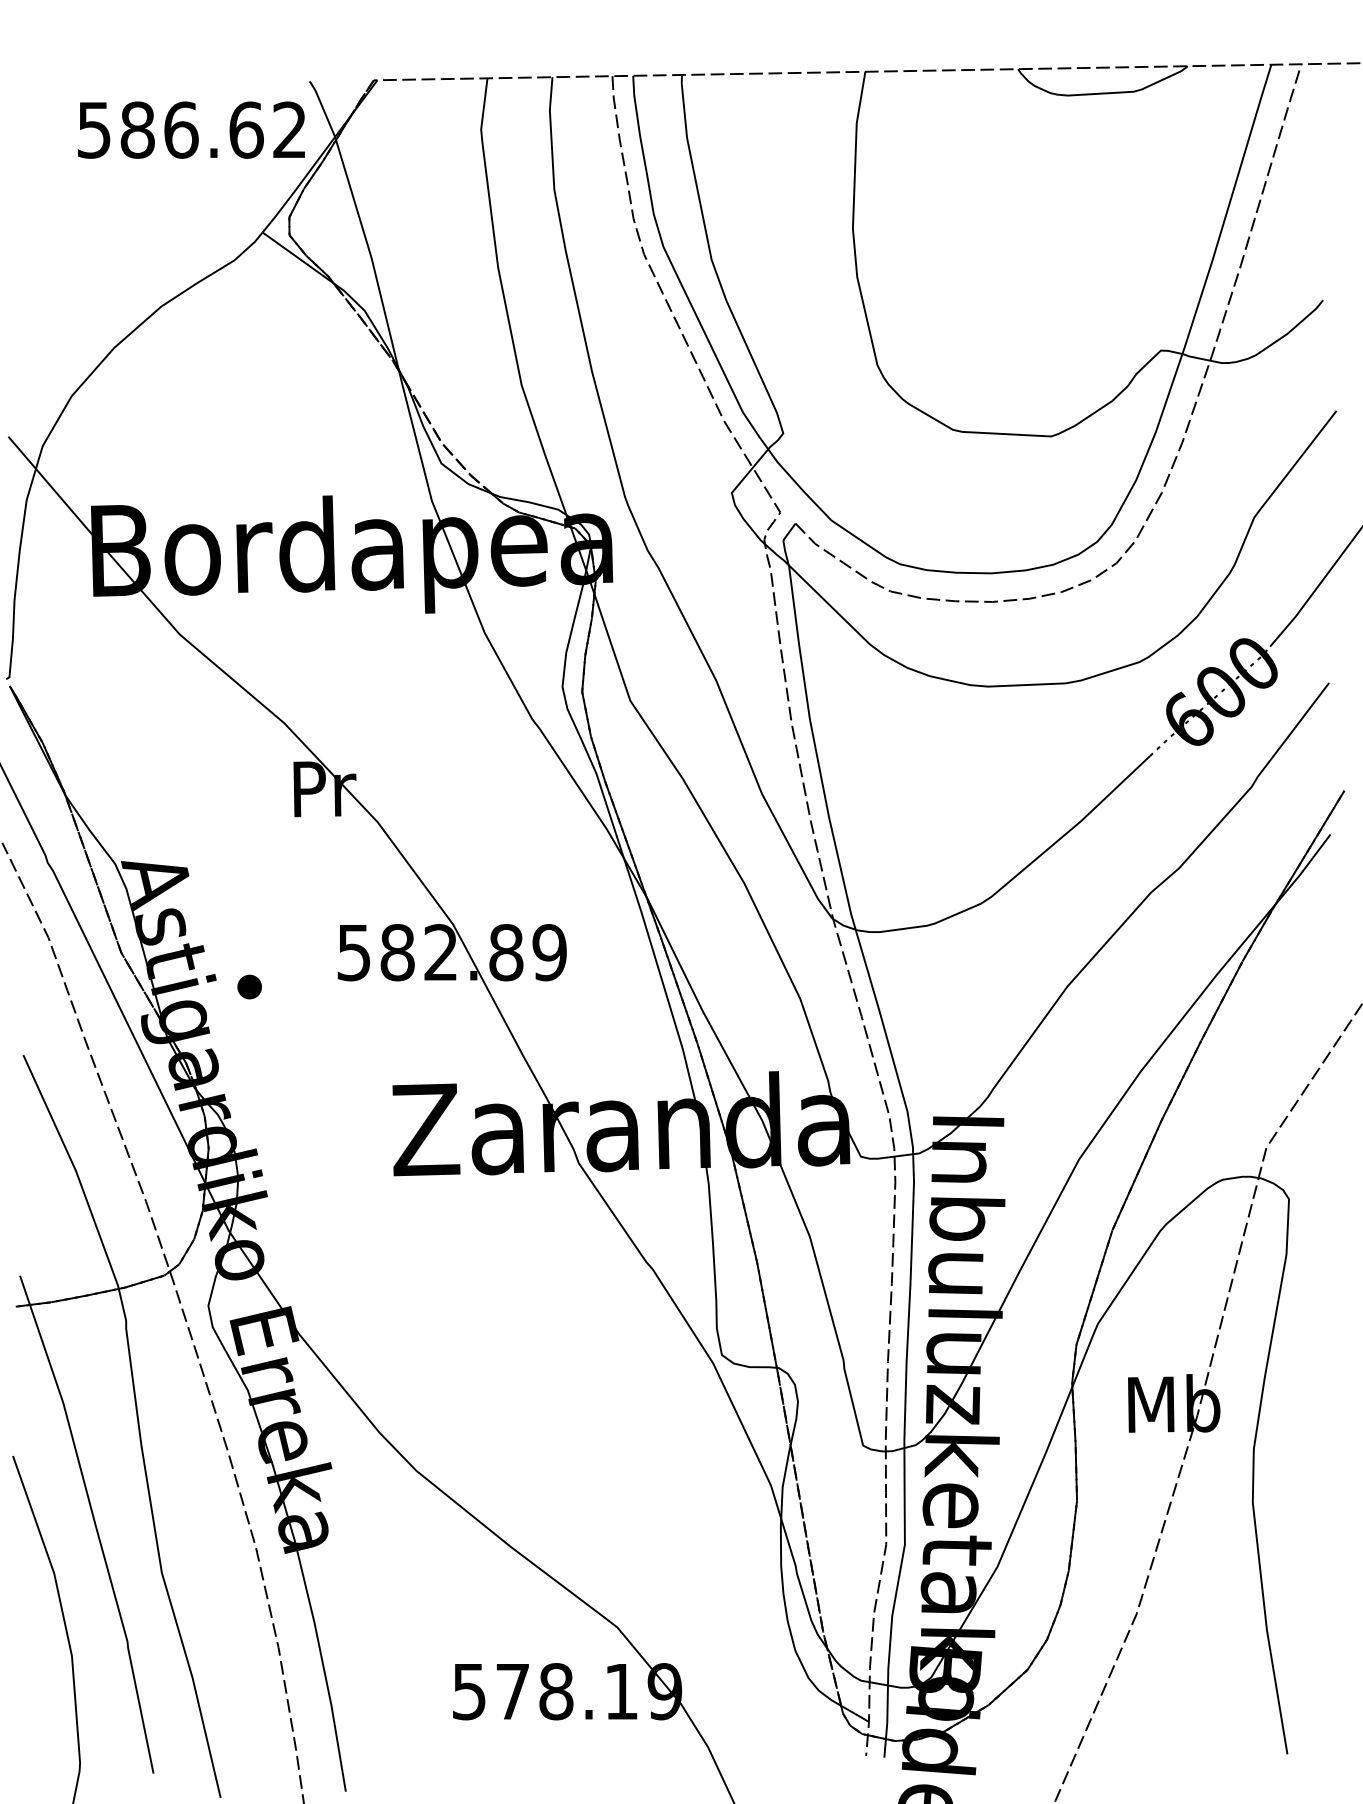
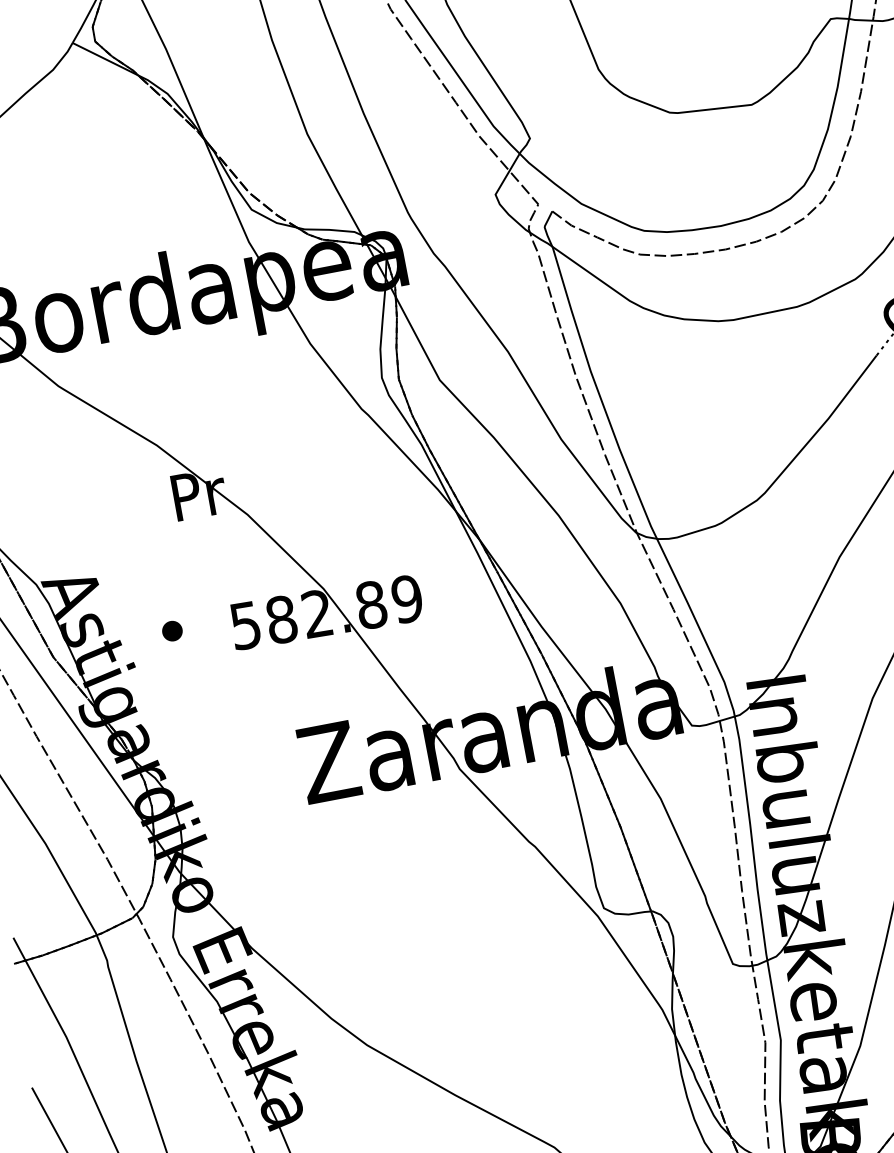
part: (249, 986) -> (172, 630), moved

